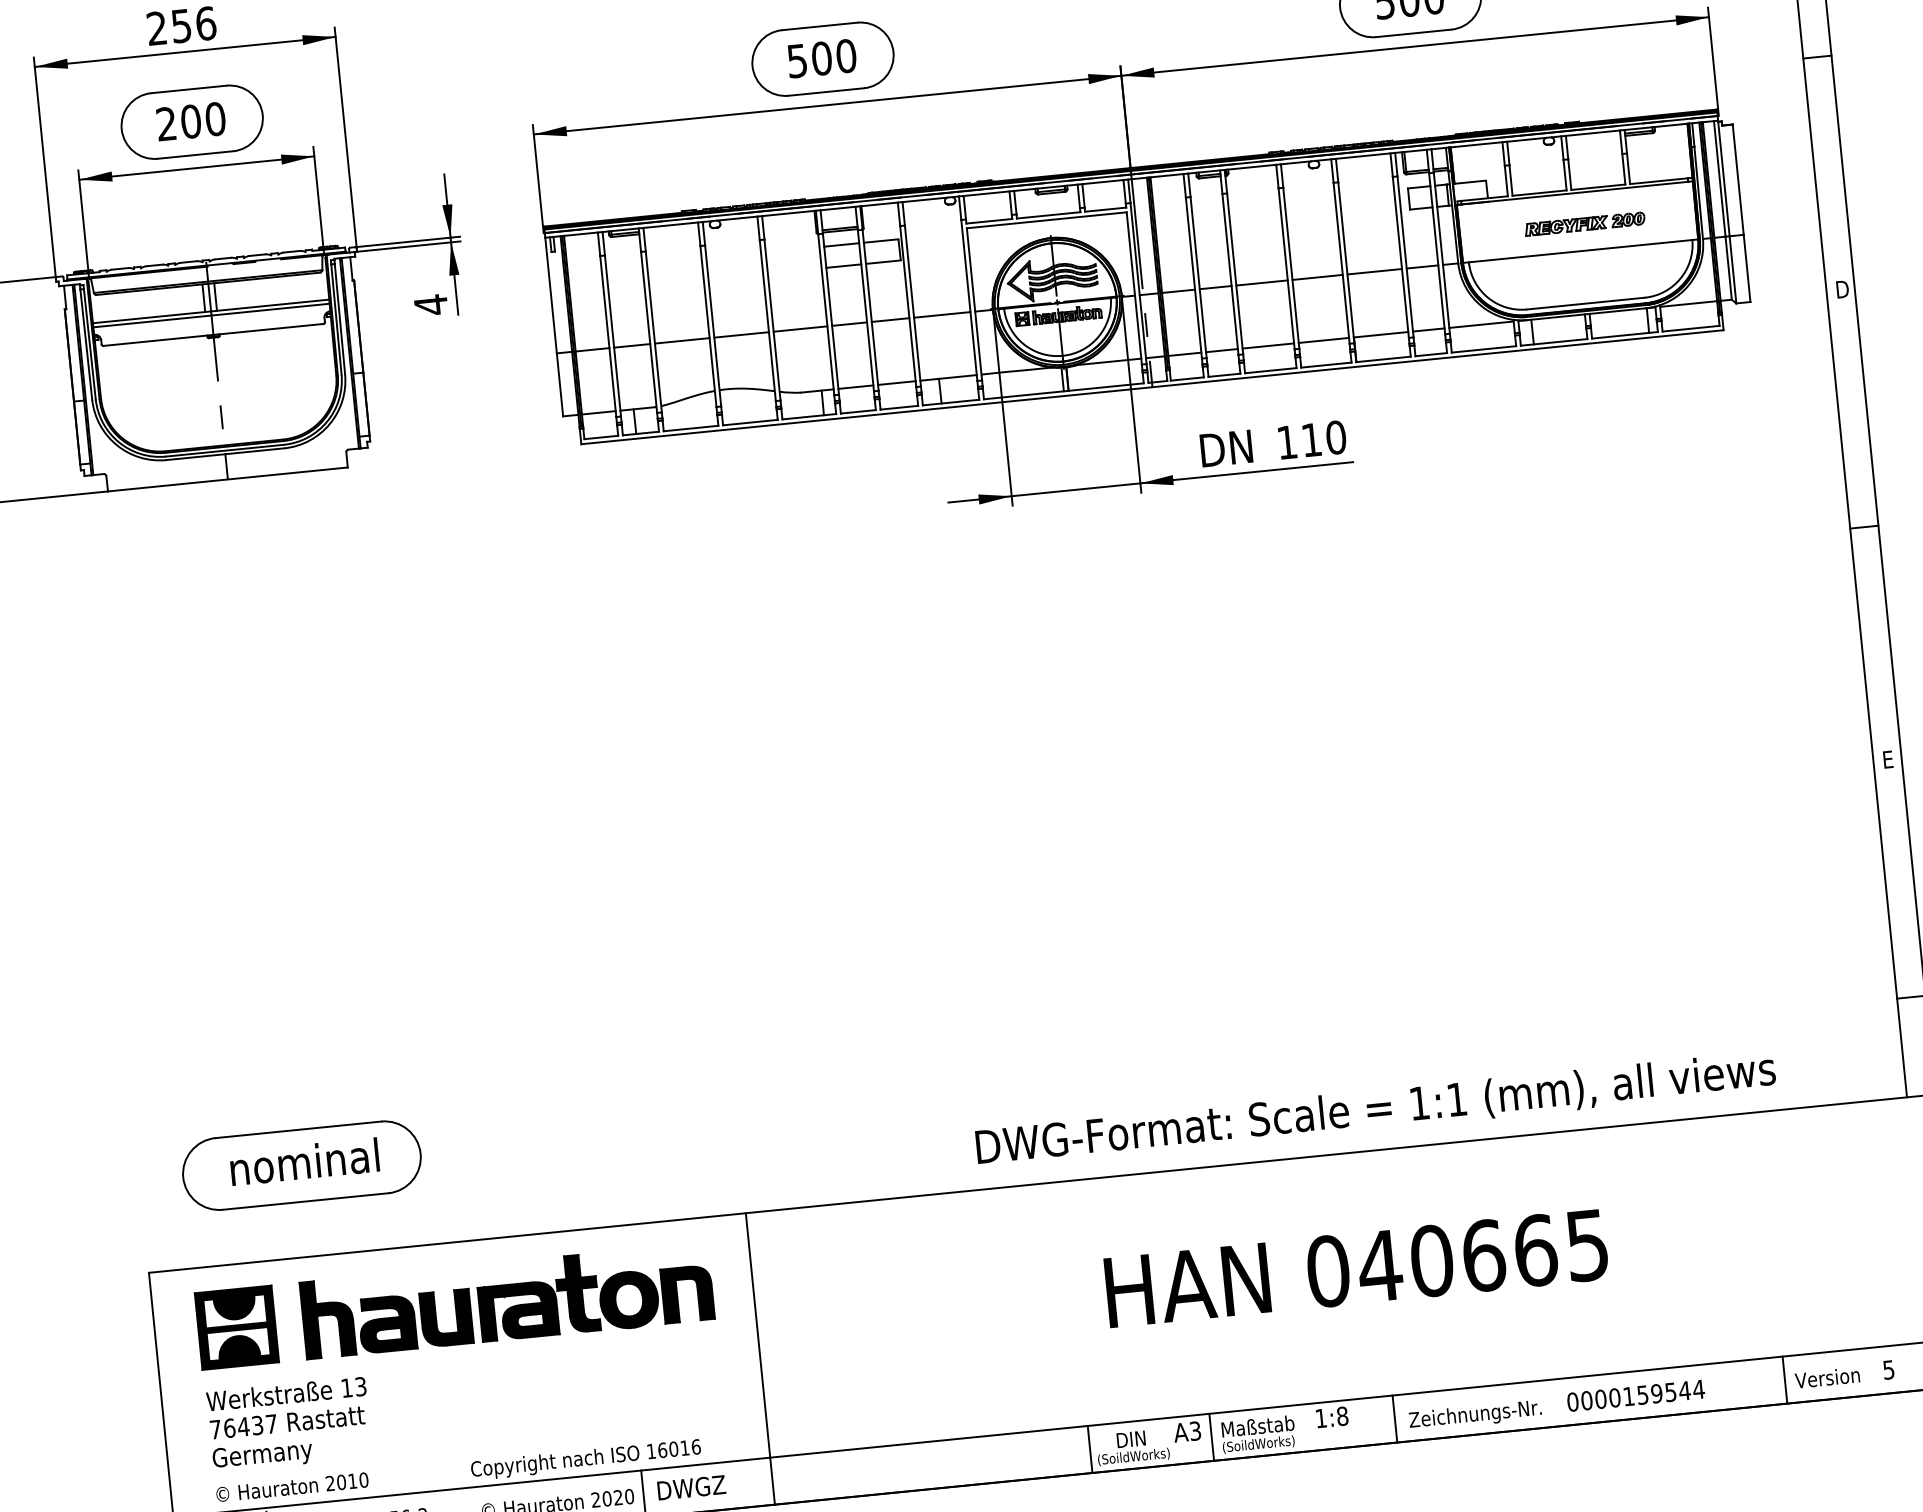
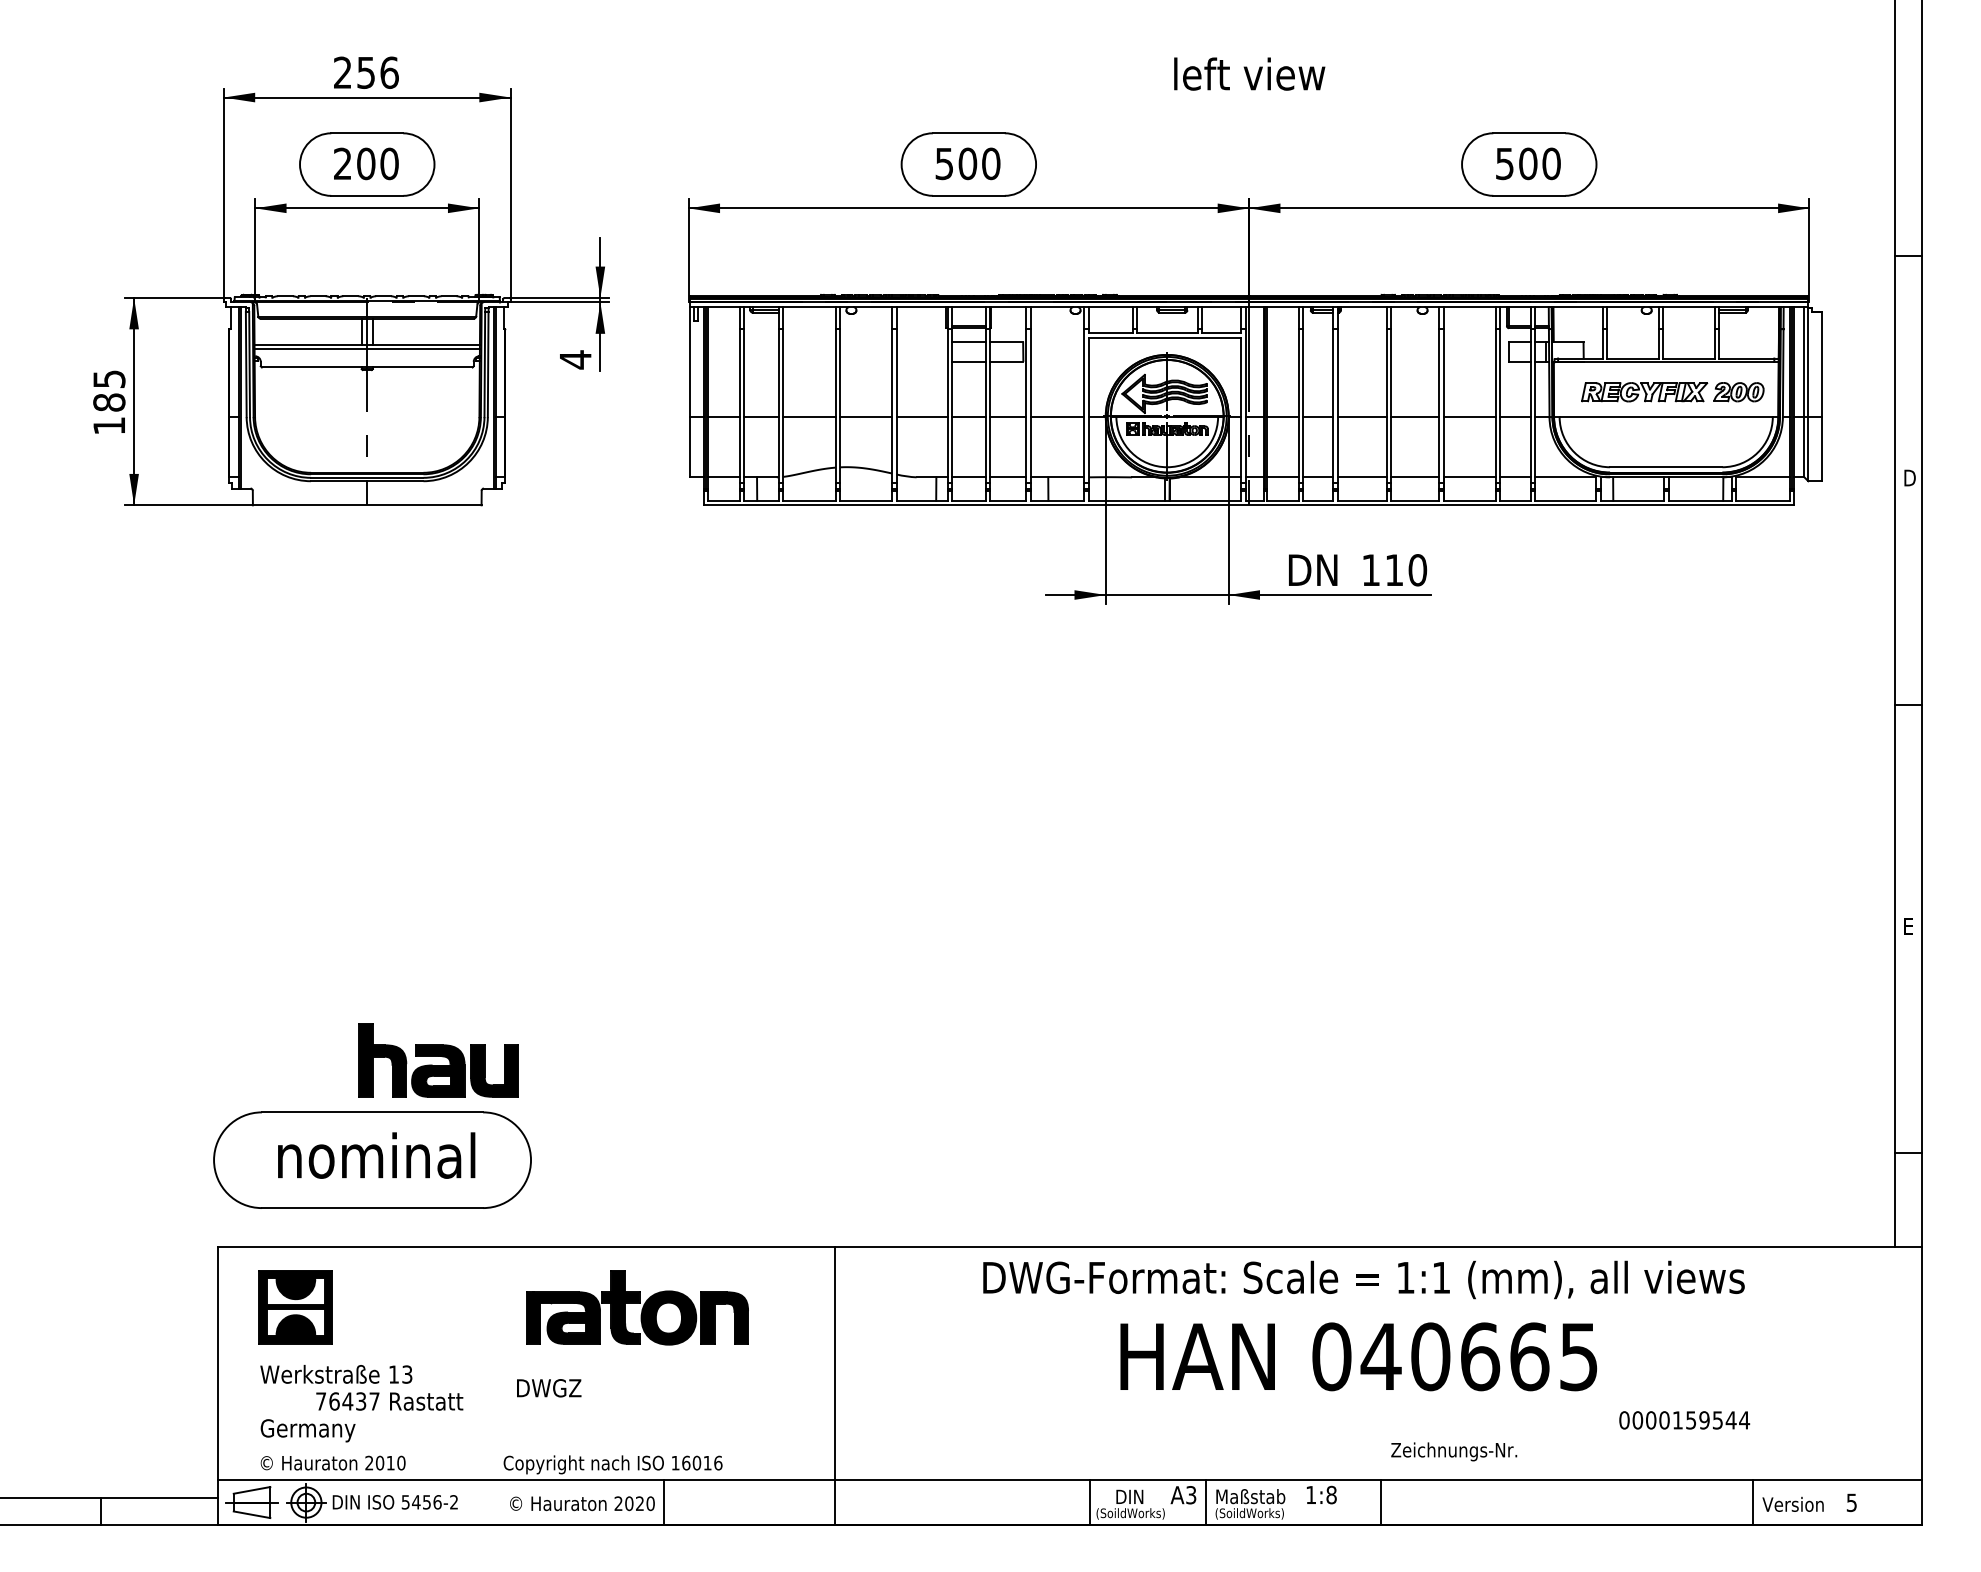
part: (1584, 223) -> (1672, 391), size x1.6
text: (1375, 1109) -> (1363, 1279), moved
part: (301, 1165) -> (372, 1160), size x1.4
part: (386, 1313) -> (438, 1060), moved
line: (760, 1359) -> (835, 1386), moved
text: (1635, 1395) -> (1684, 1420), moved
text: (1475, 1415) -> (1454, 1451), moved
text: (287, 1422) -> (389, 1401), moved
text: (692, 1488) -> (549, 1388), moved

